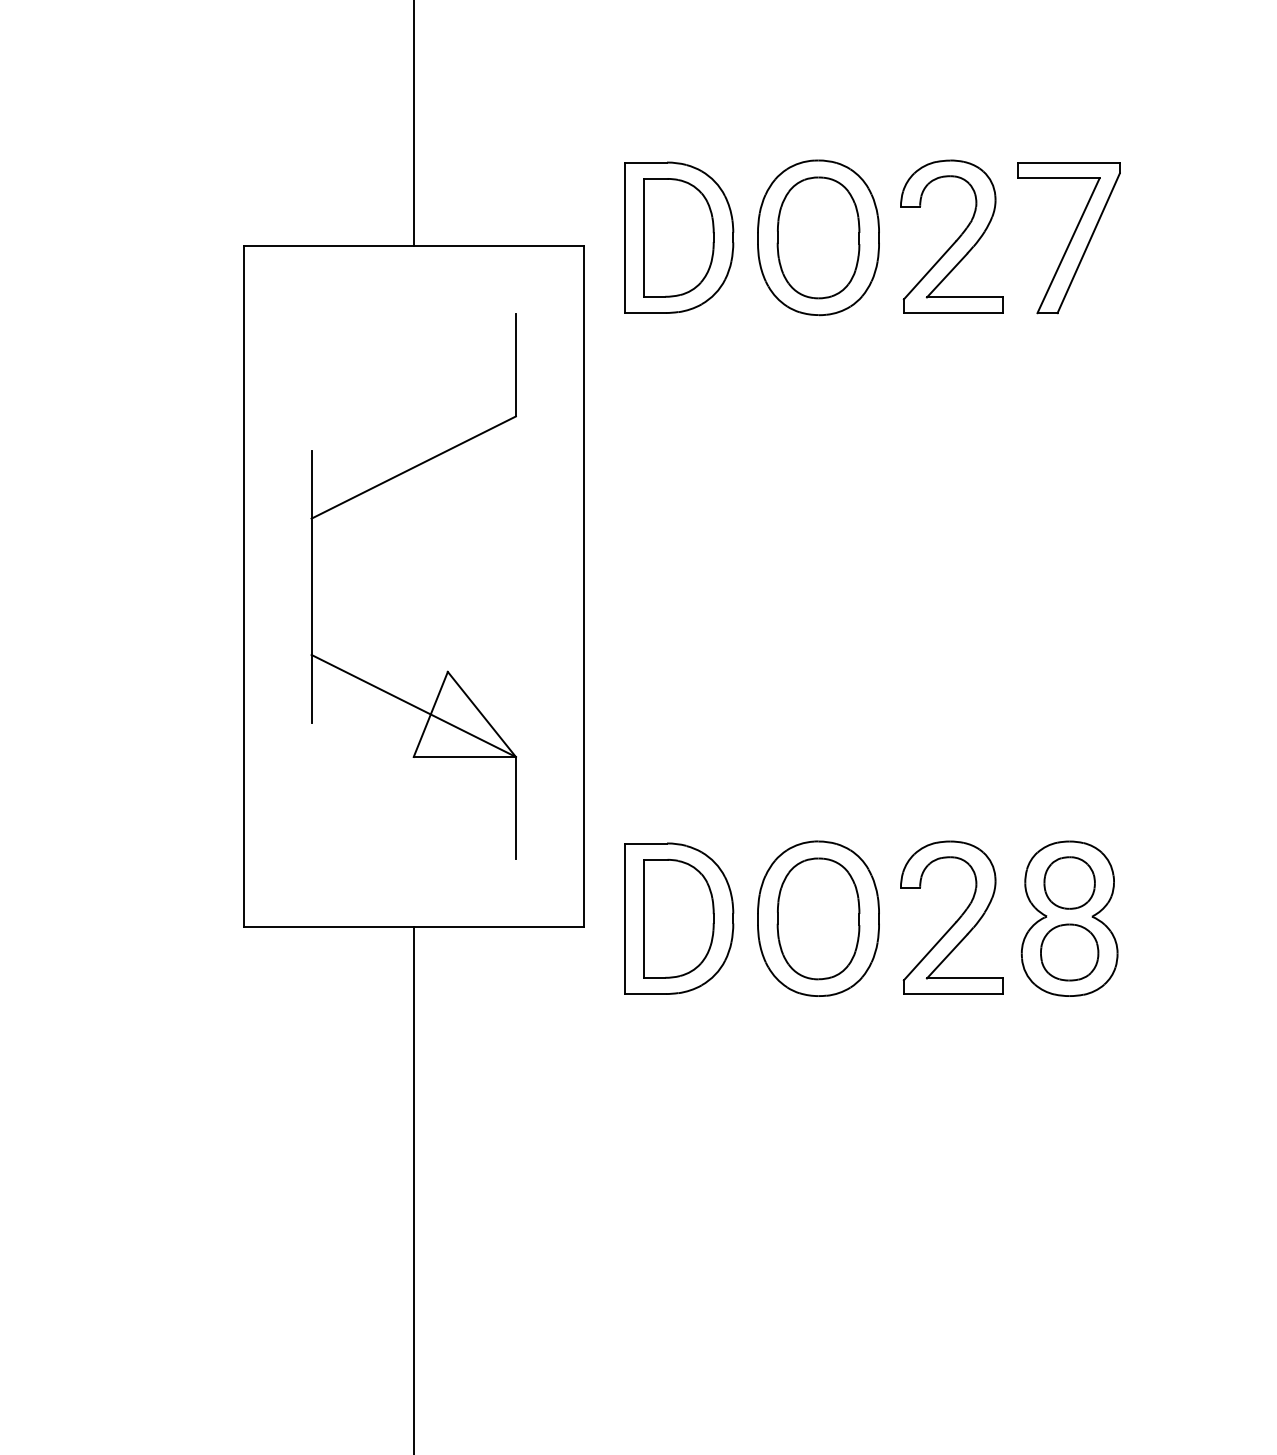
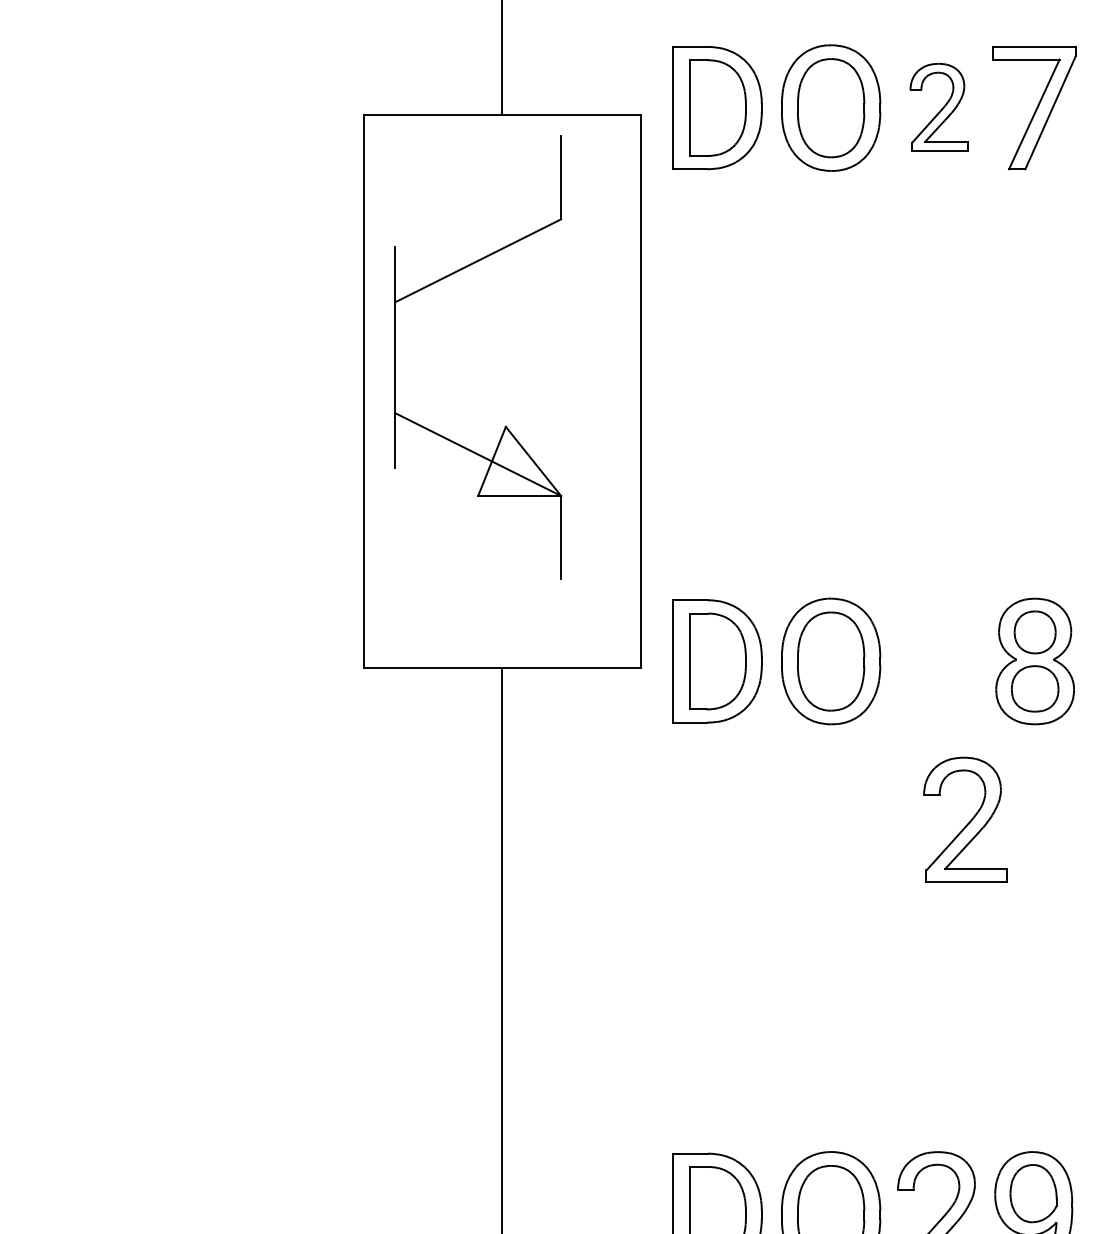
part: (951, 235) -> (939, 106), size x0.7
part: (447, 670) -> (505, 425), moved
part: (951, 917) -> (965, 819), moved

